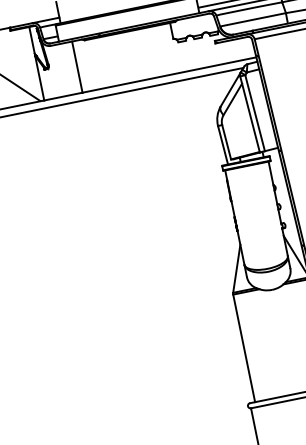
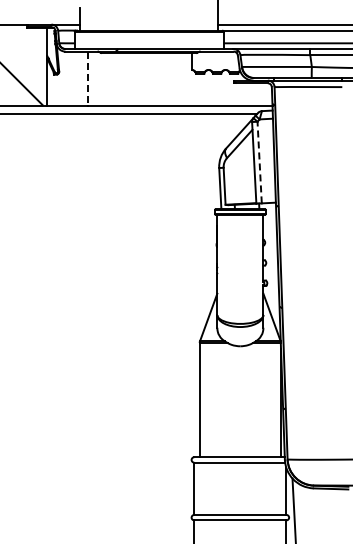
line: (77, 67) -> (87, 79), solid -> dashed
line: (254, 113) -> (259, 162), solid -> dashed

